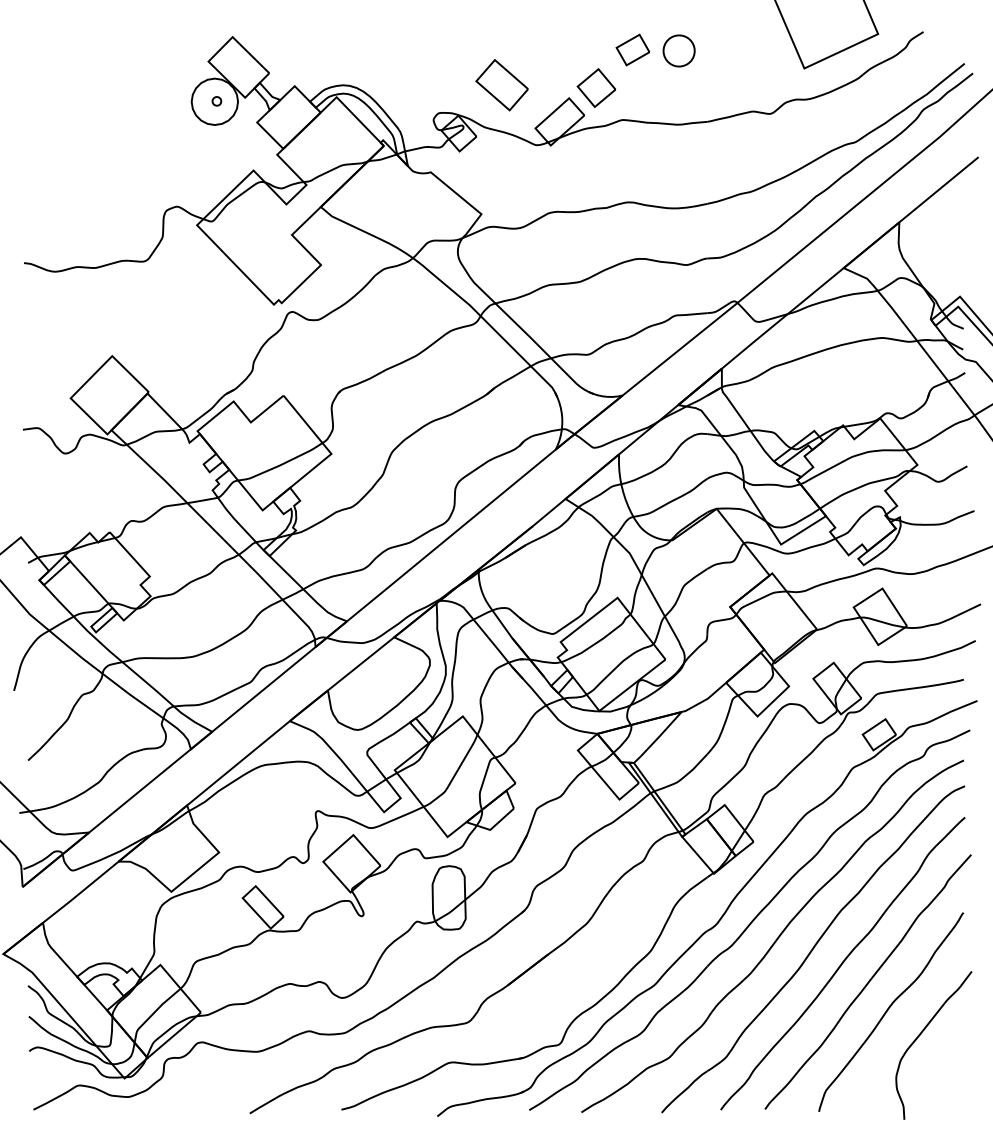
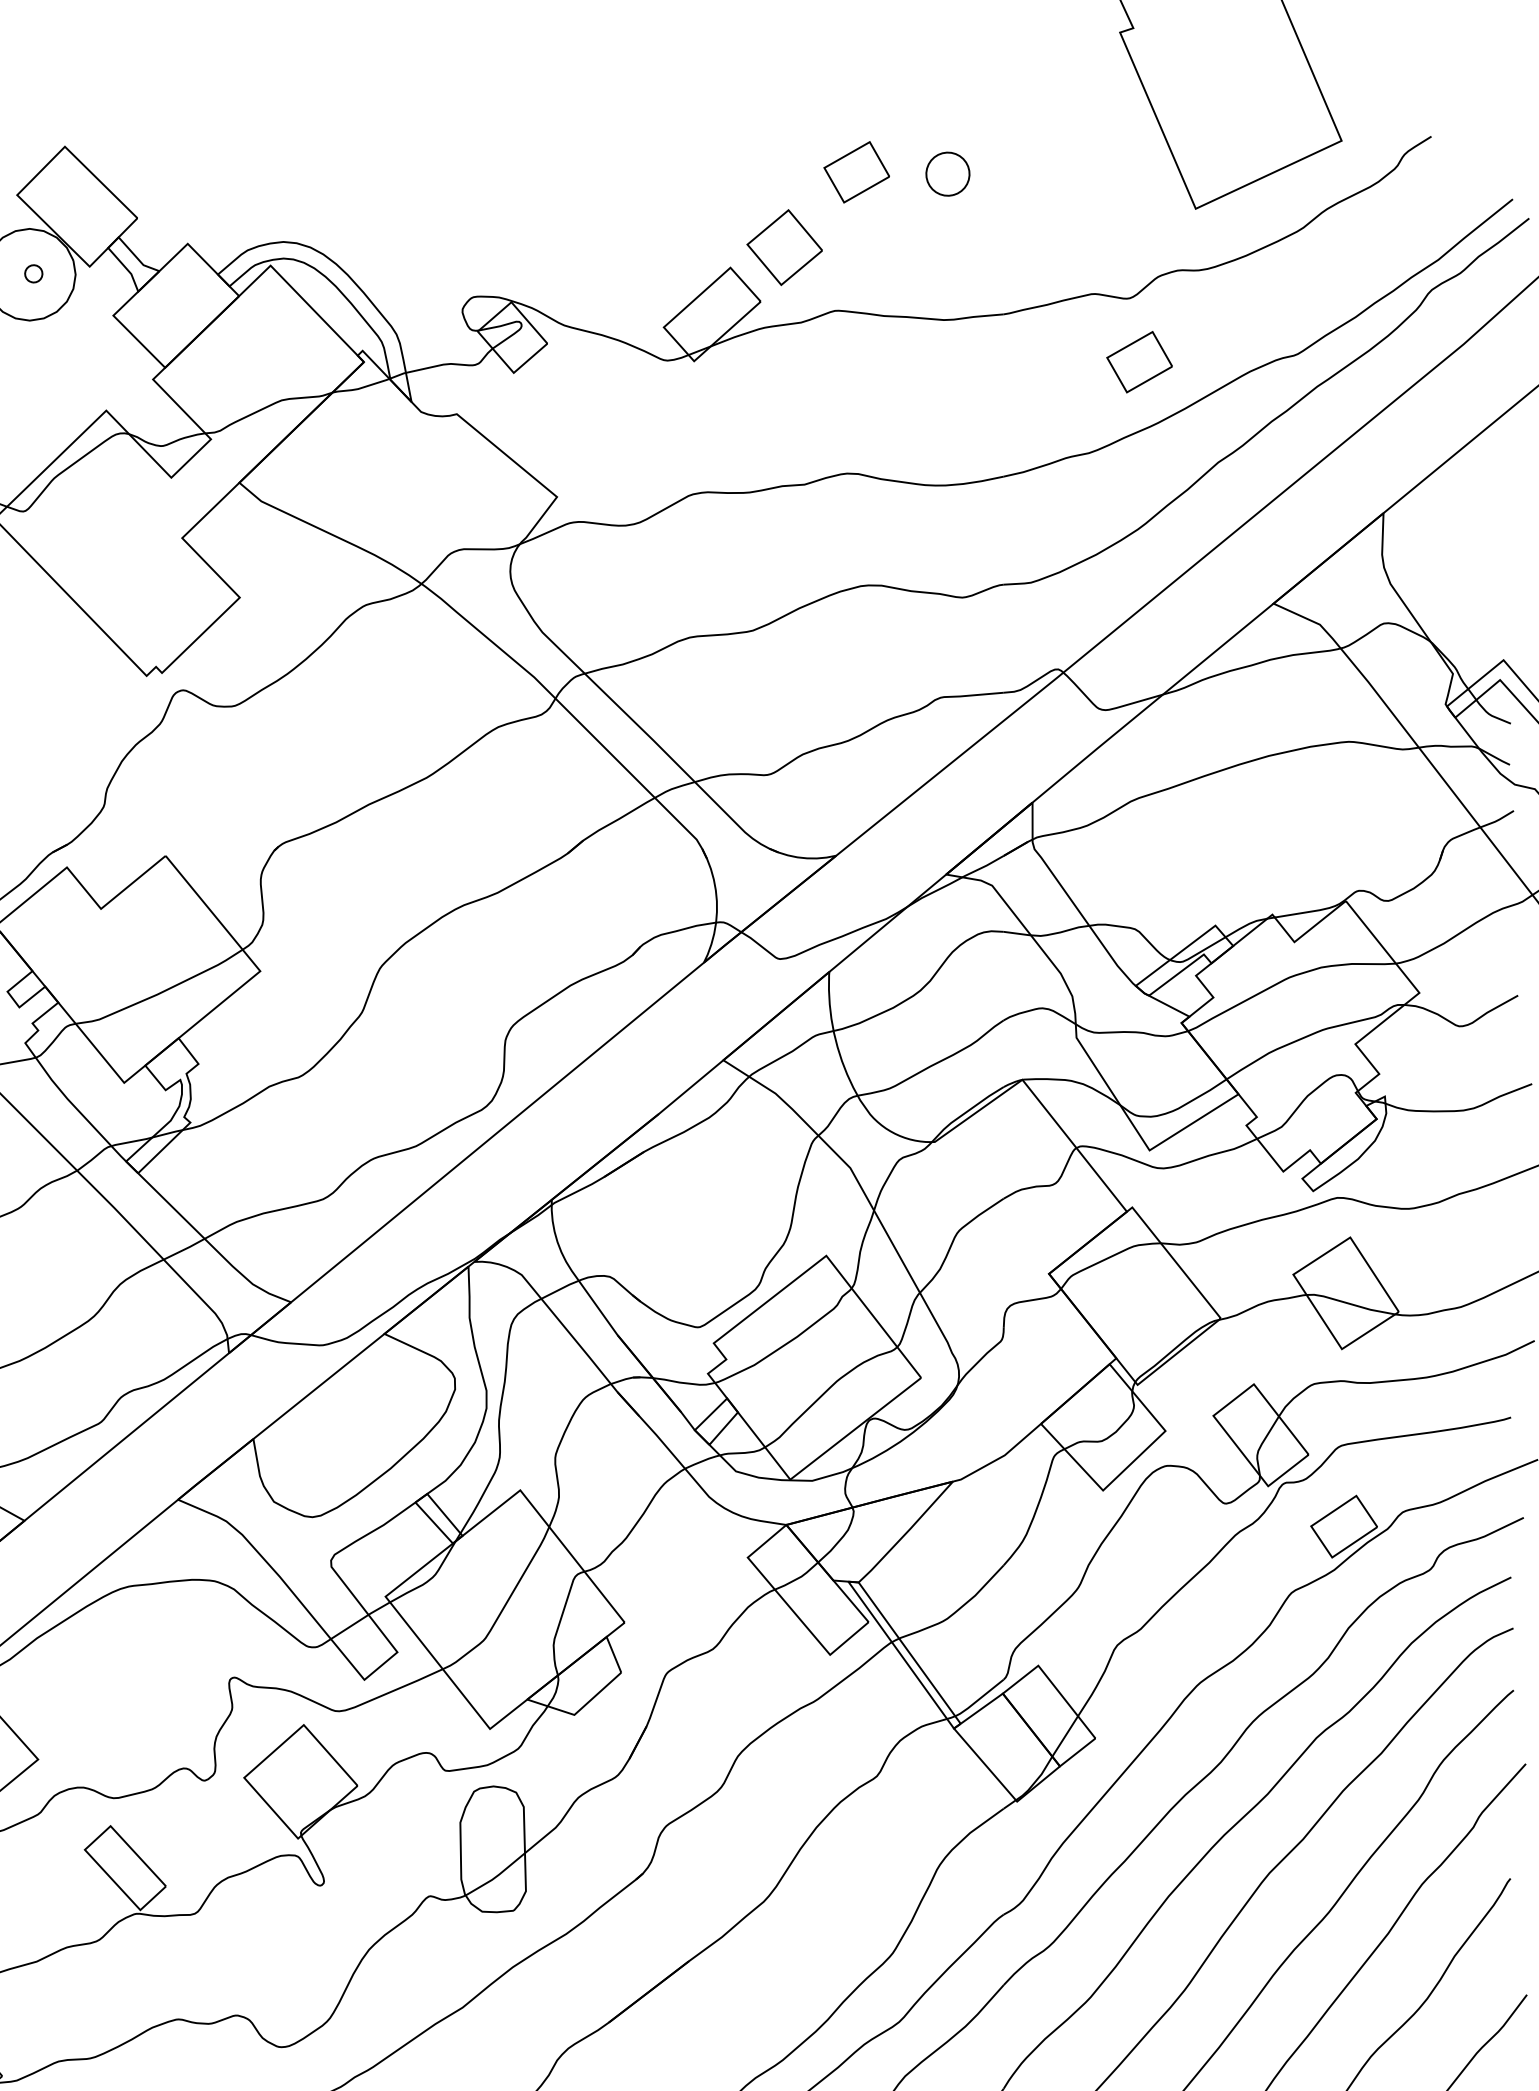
part: (678, 50) -> (946, 173), size x0.7
part: (501, 85) -> (596, 242), removed
part: (775, 145) -> (1138, 361), added

